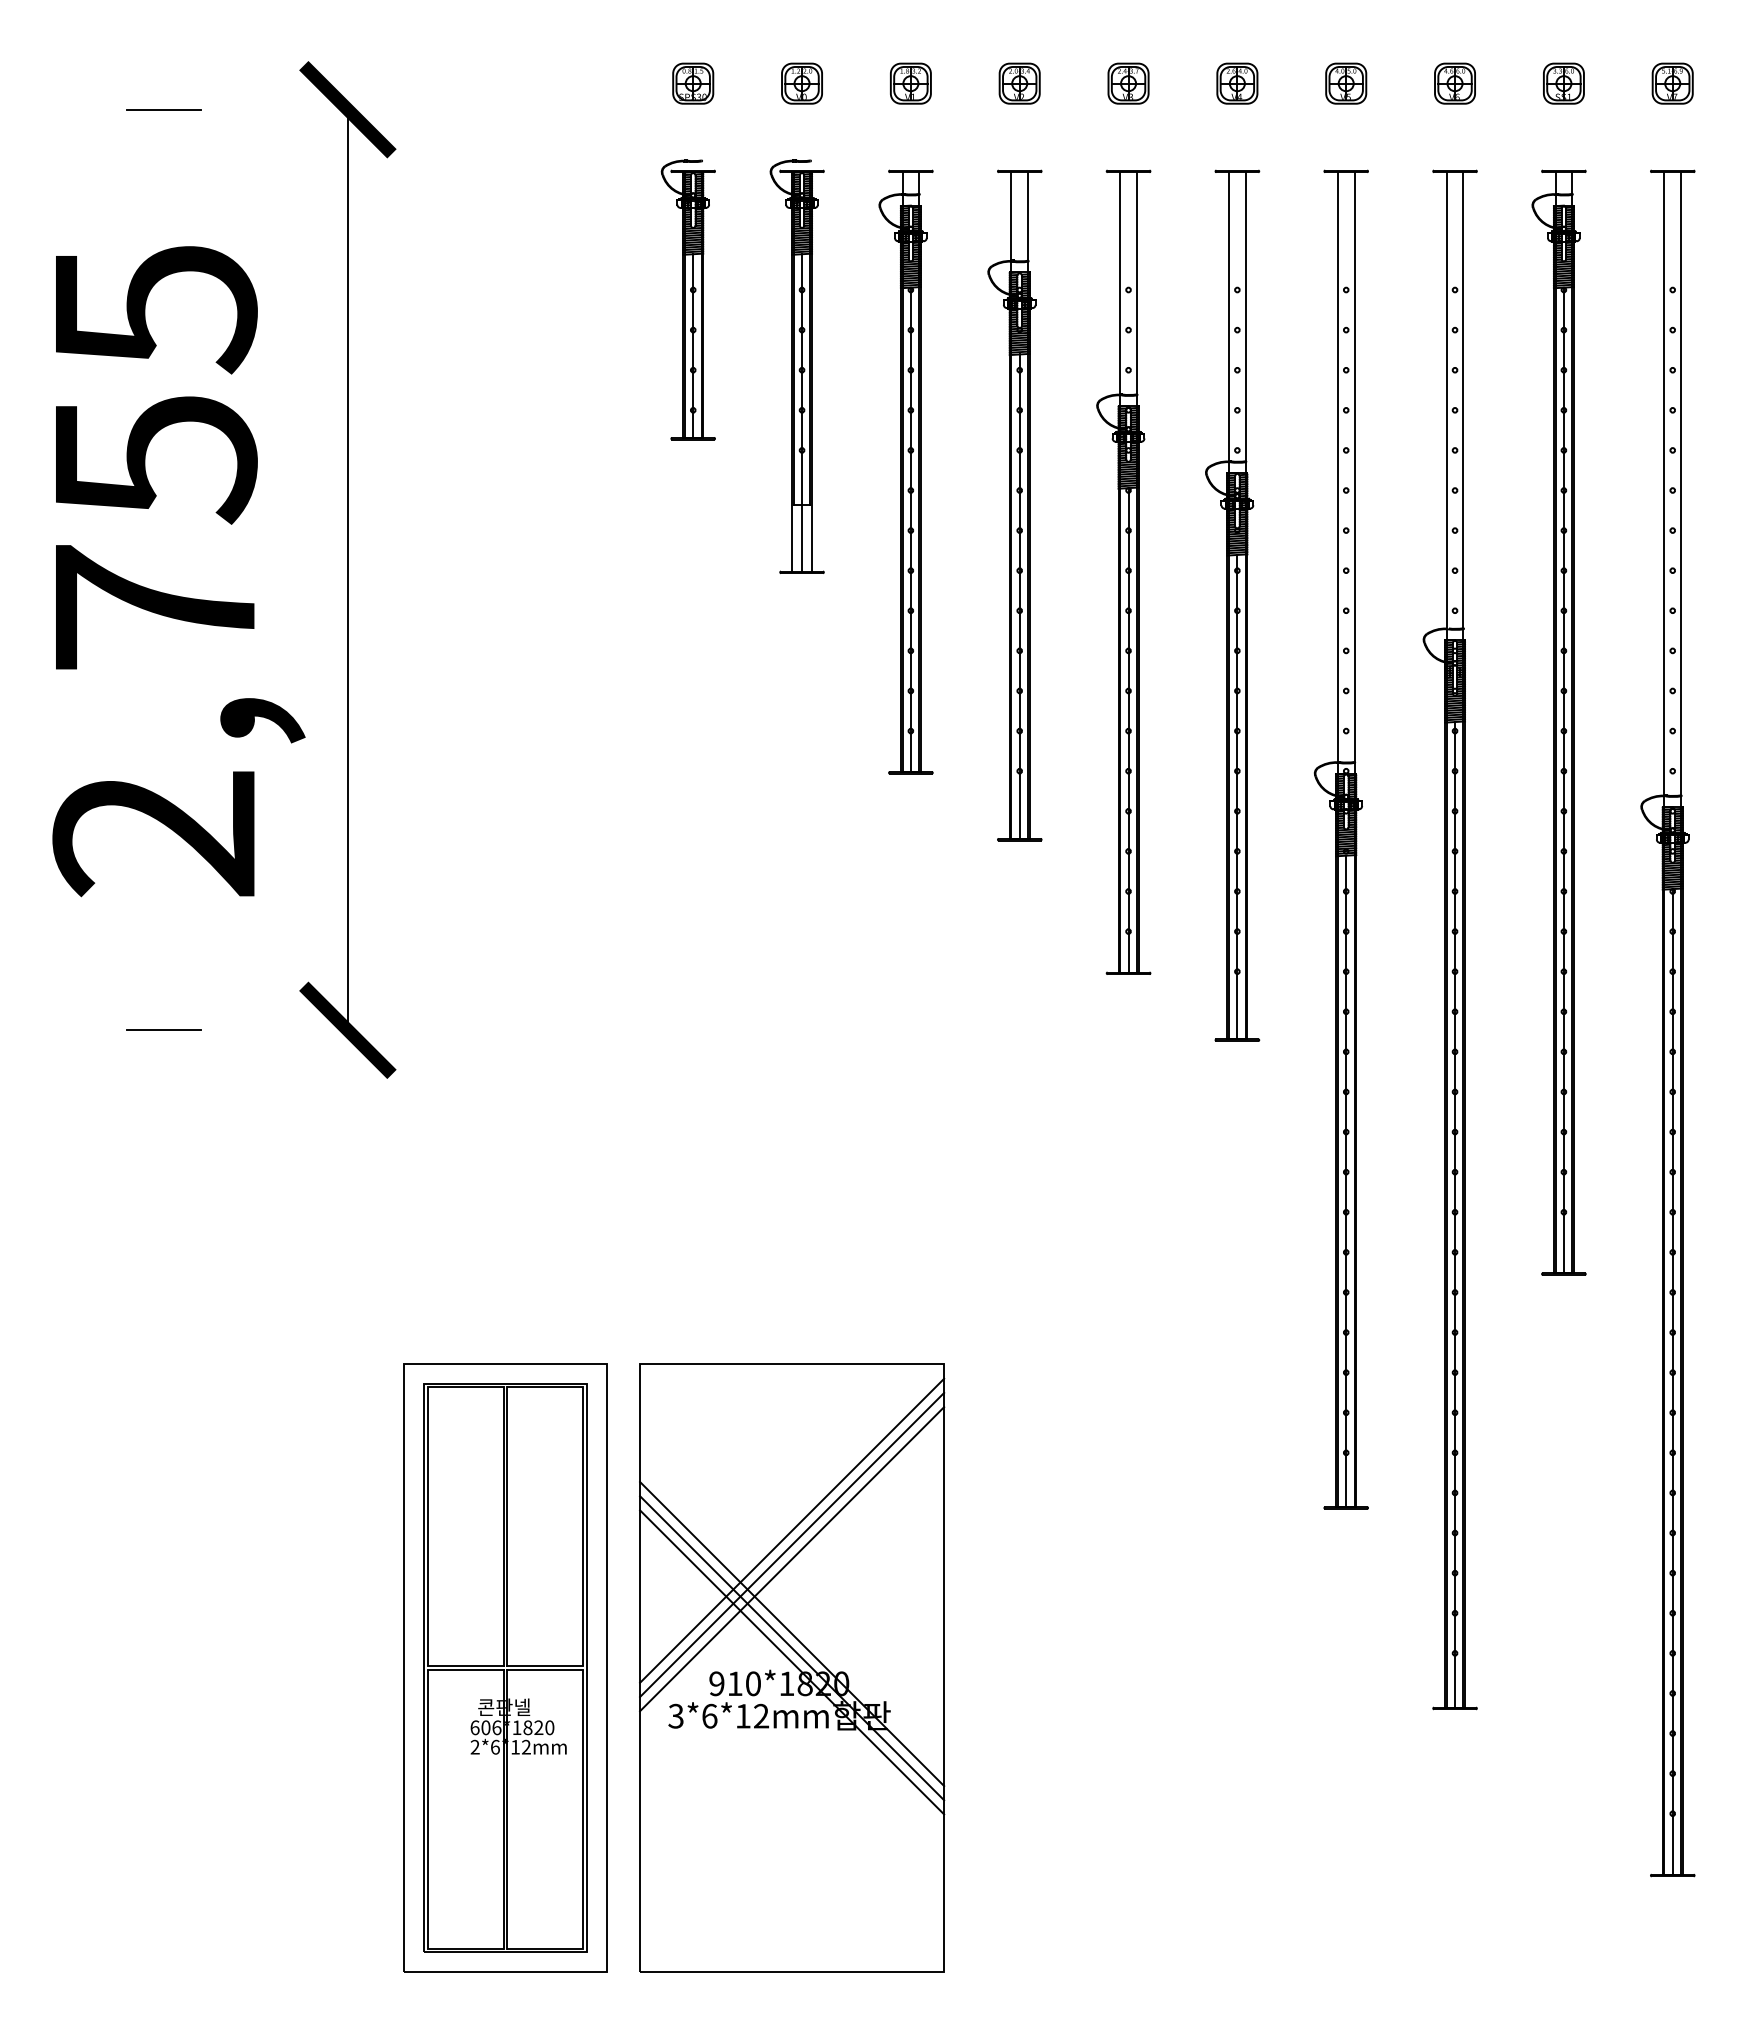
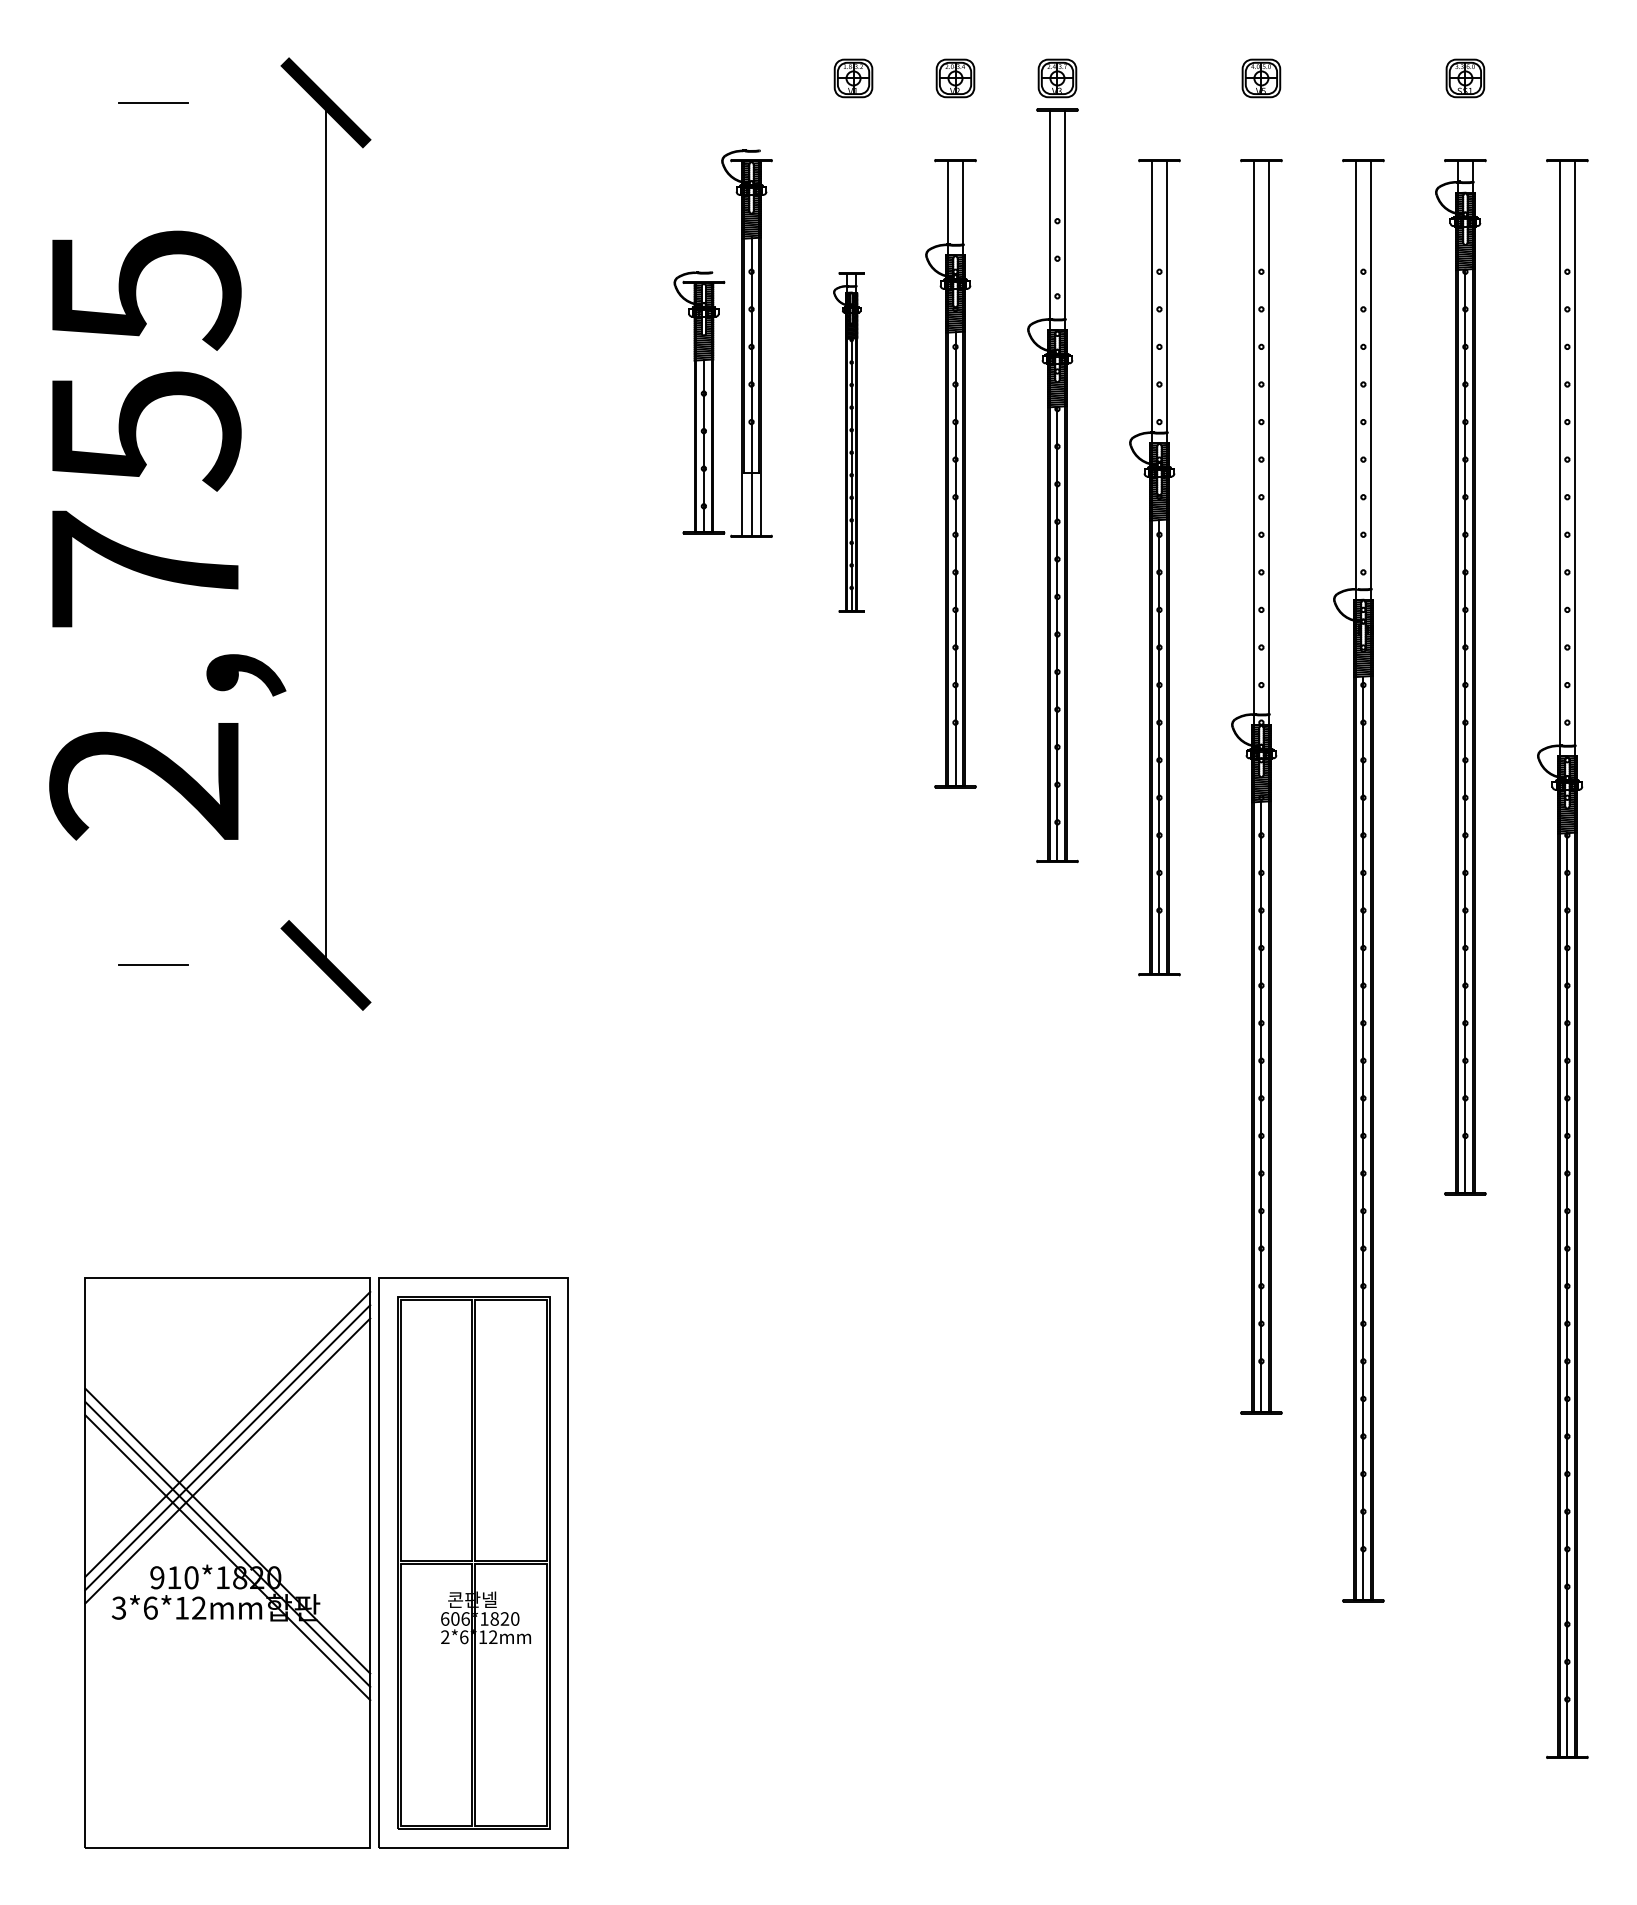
part: (693, 83) -> (649, 78), removed
part: (801, 83) -> (751, 78), removed
part: (1237, 83) -> (1159, 78), removed
part: (1454, 83) -> (1362, 78), removed
part: (1672, 83) -> (1567, 78), removed
part: (687, 299) -> (698, 402), moved
part: (905, 471) -> (848, 441), size x0.6
part: (1123, 571) -> (1052, 484), moved
part: (792, 1667) -> (228, 1562), moved

